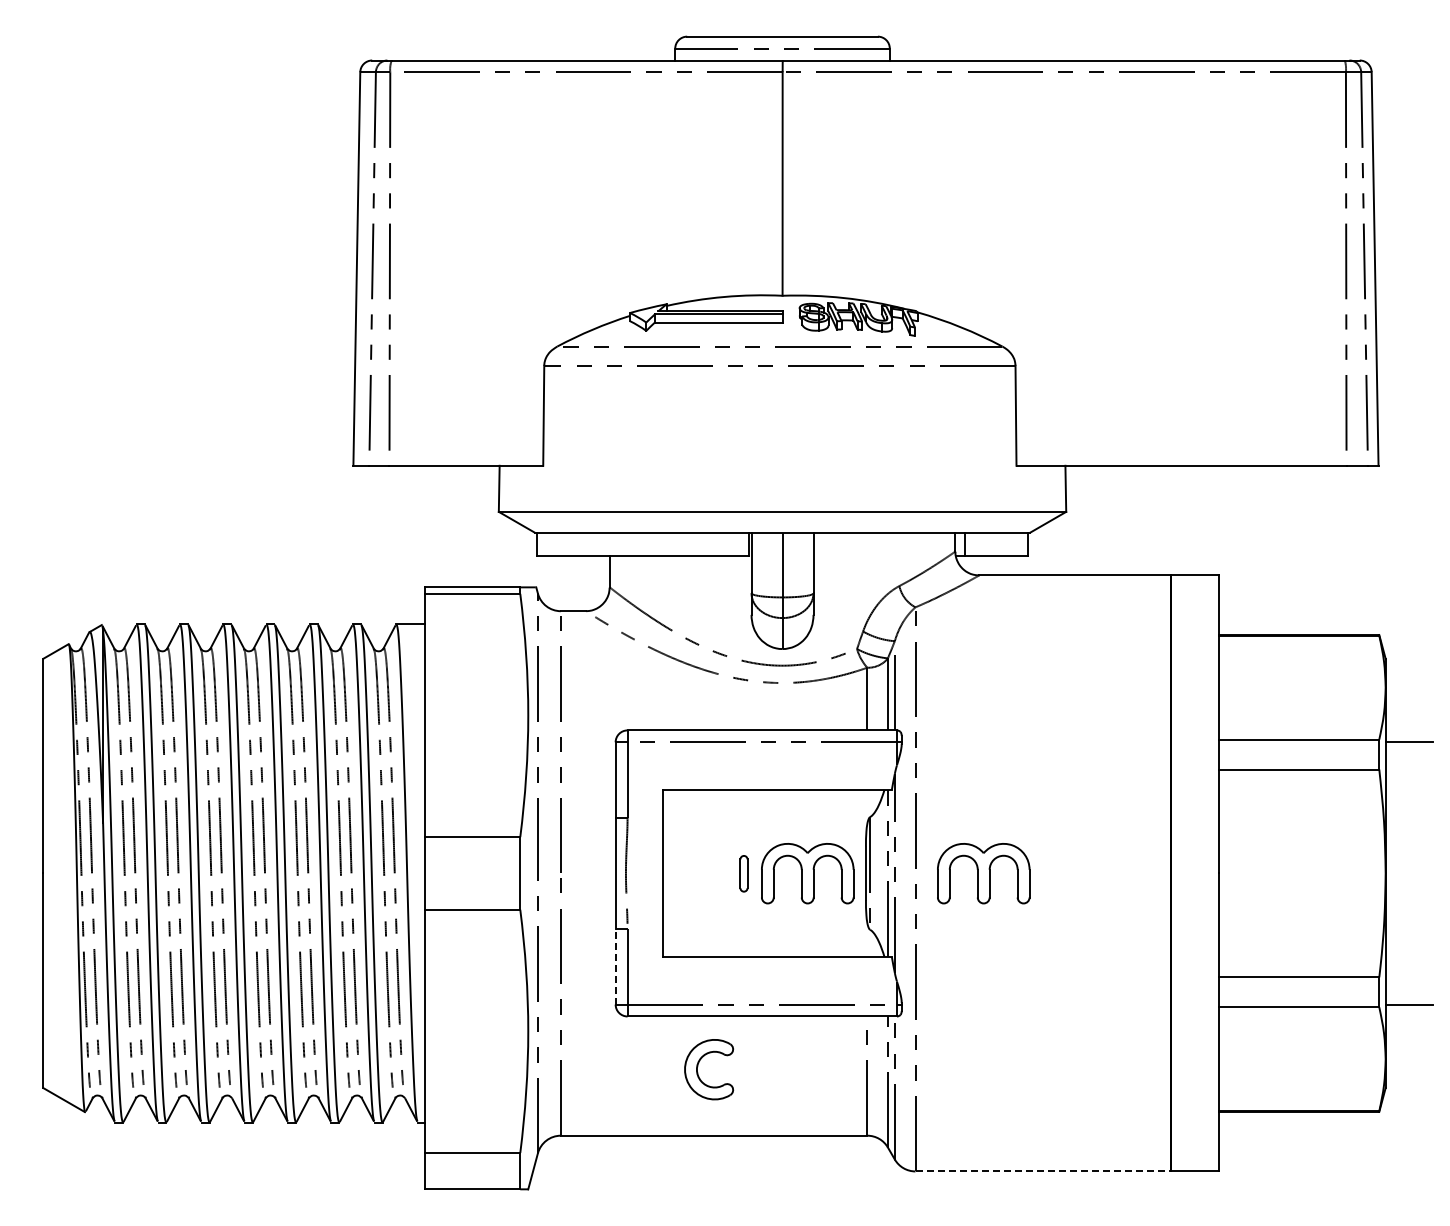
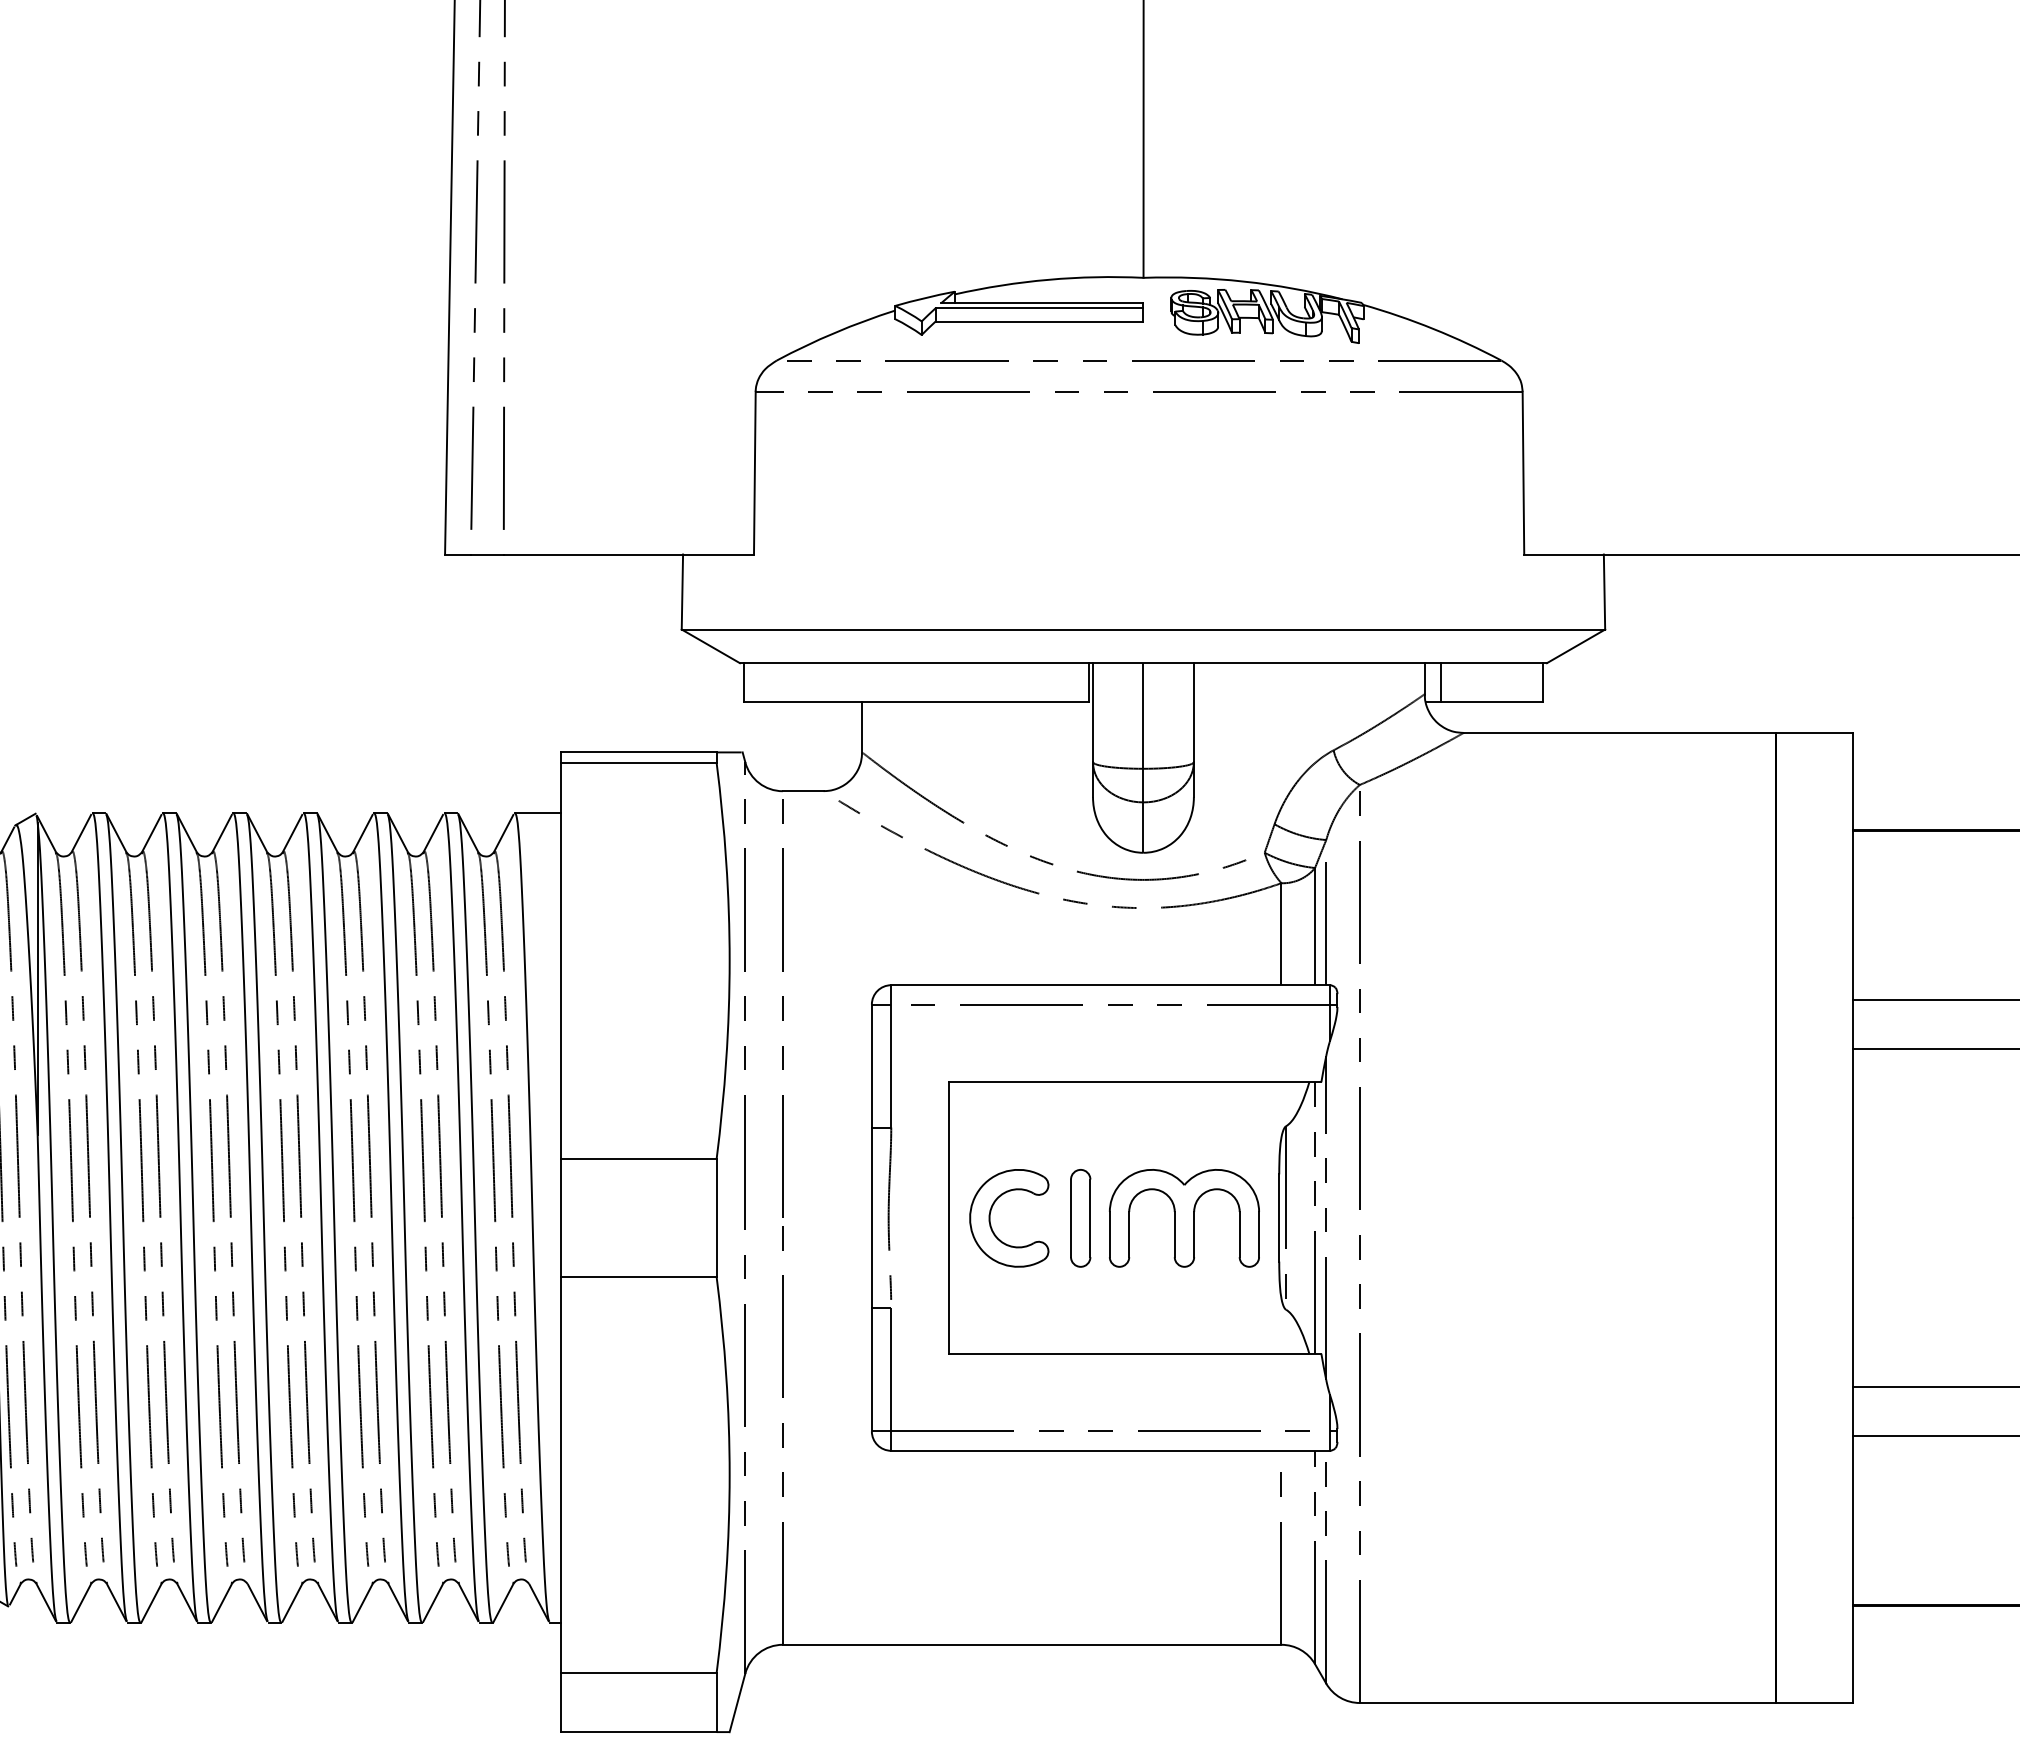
part: (743, 873) -> (1079, 1218), size x1.67
part: (983, 873) -> (1470, 1218), removed
line: (615, 966) -> (871, 1369), dashed -> solid
part: (698, 1066) -> (992, 1213), moved
line: (1043, 1171) -> (1568, 1703), dashed -> solid

